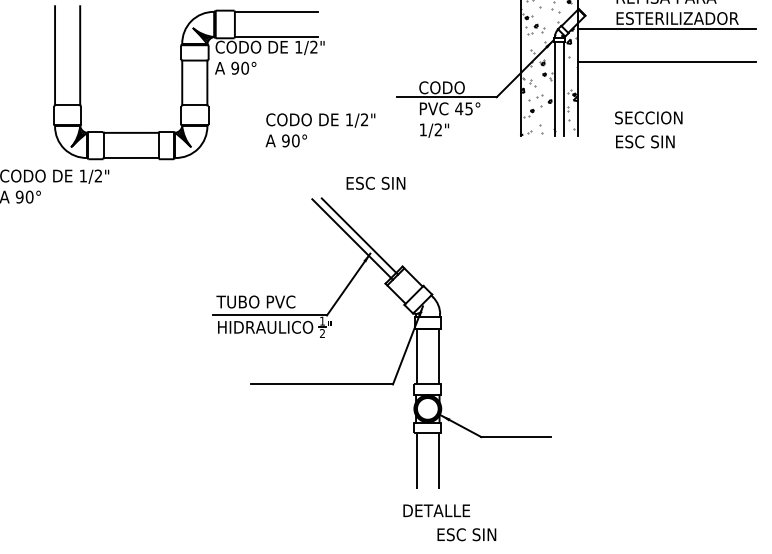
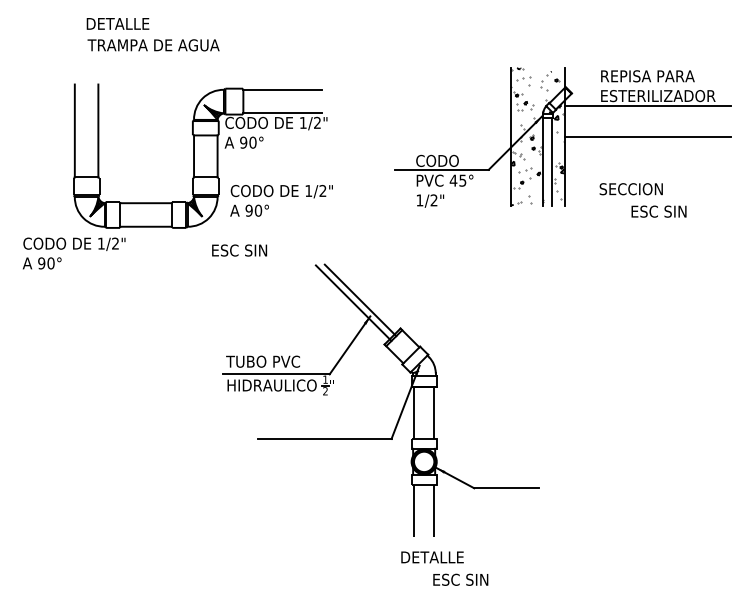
text: (320, 129) -> (281, 200), moved
text: (644, 141) -> (658, 211), moved
text: (375, 183) -> (239, 250), moved

